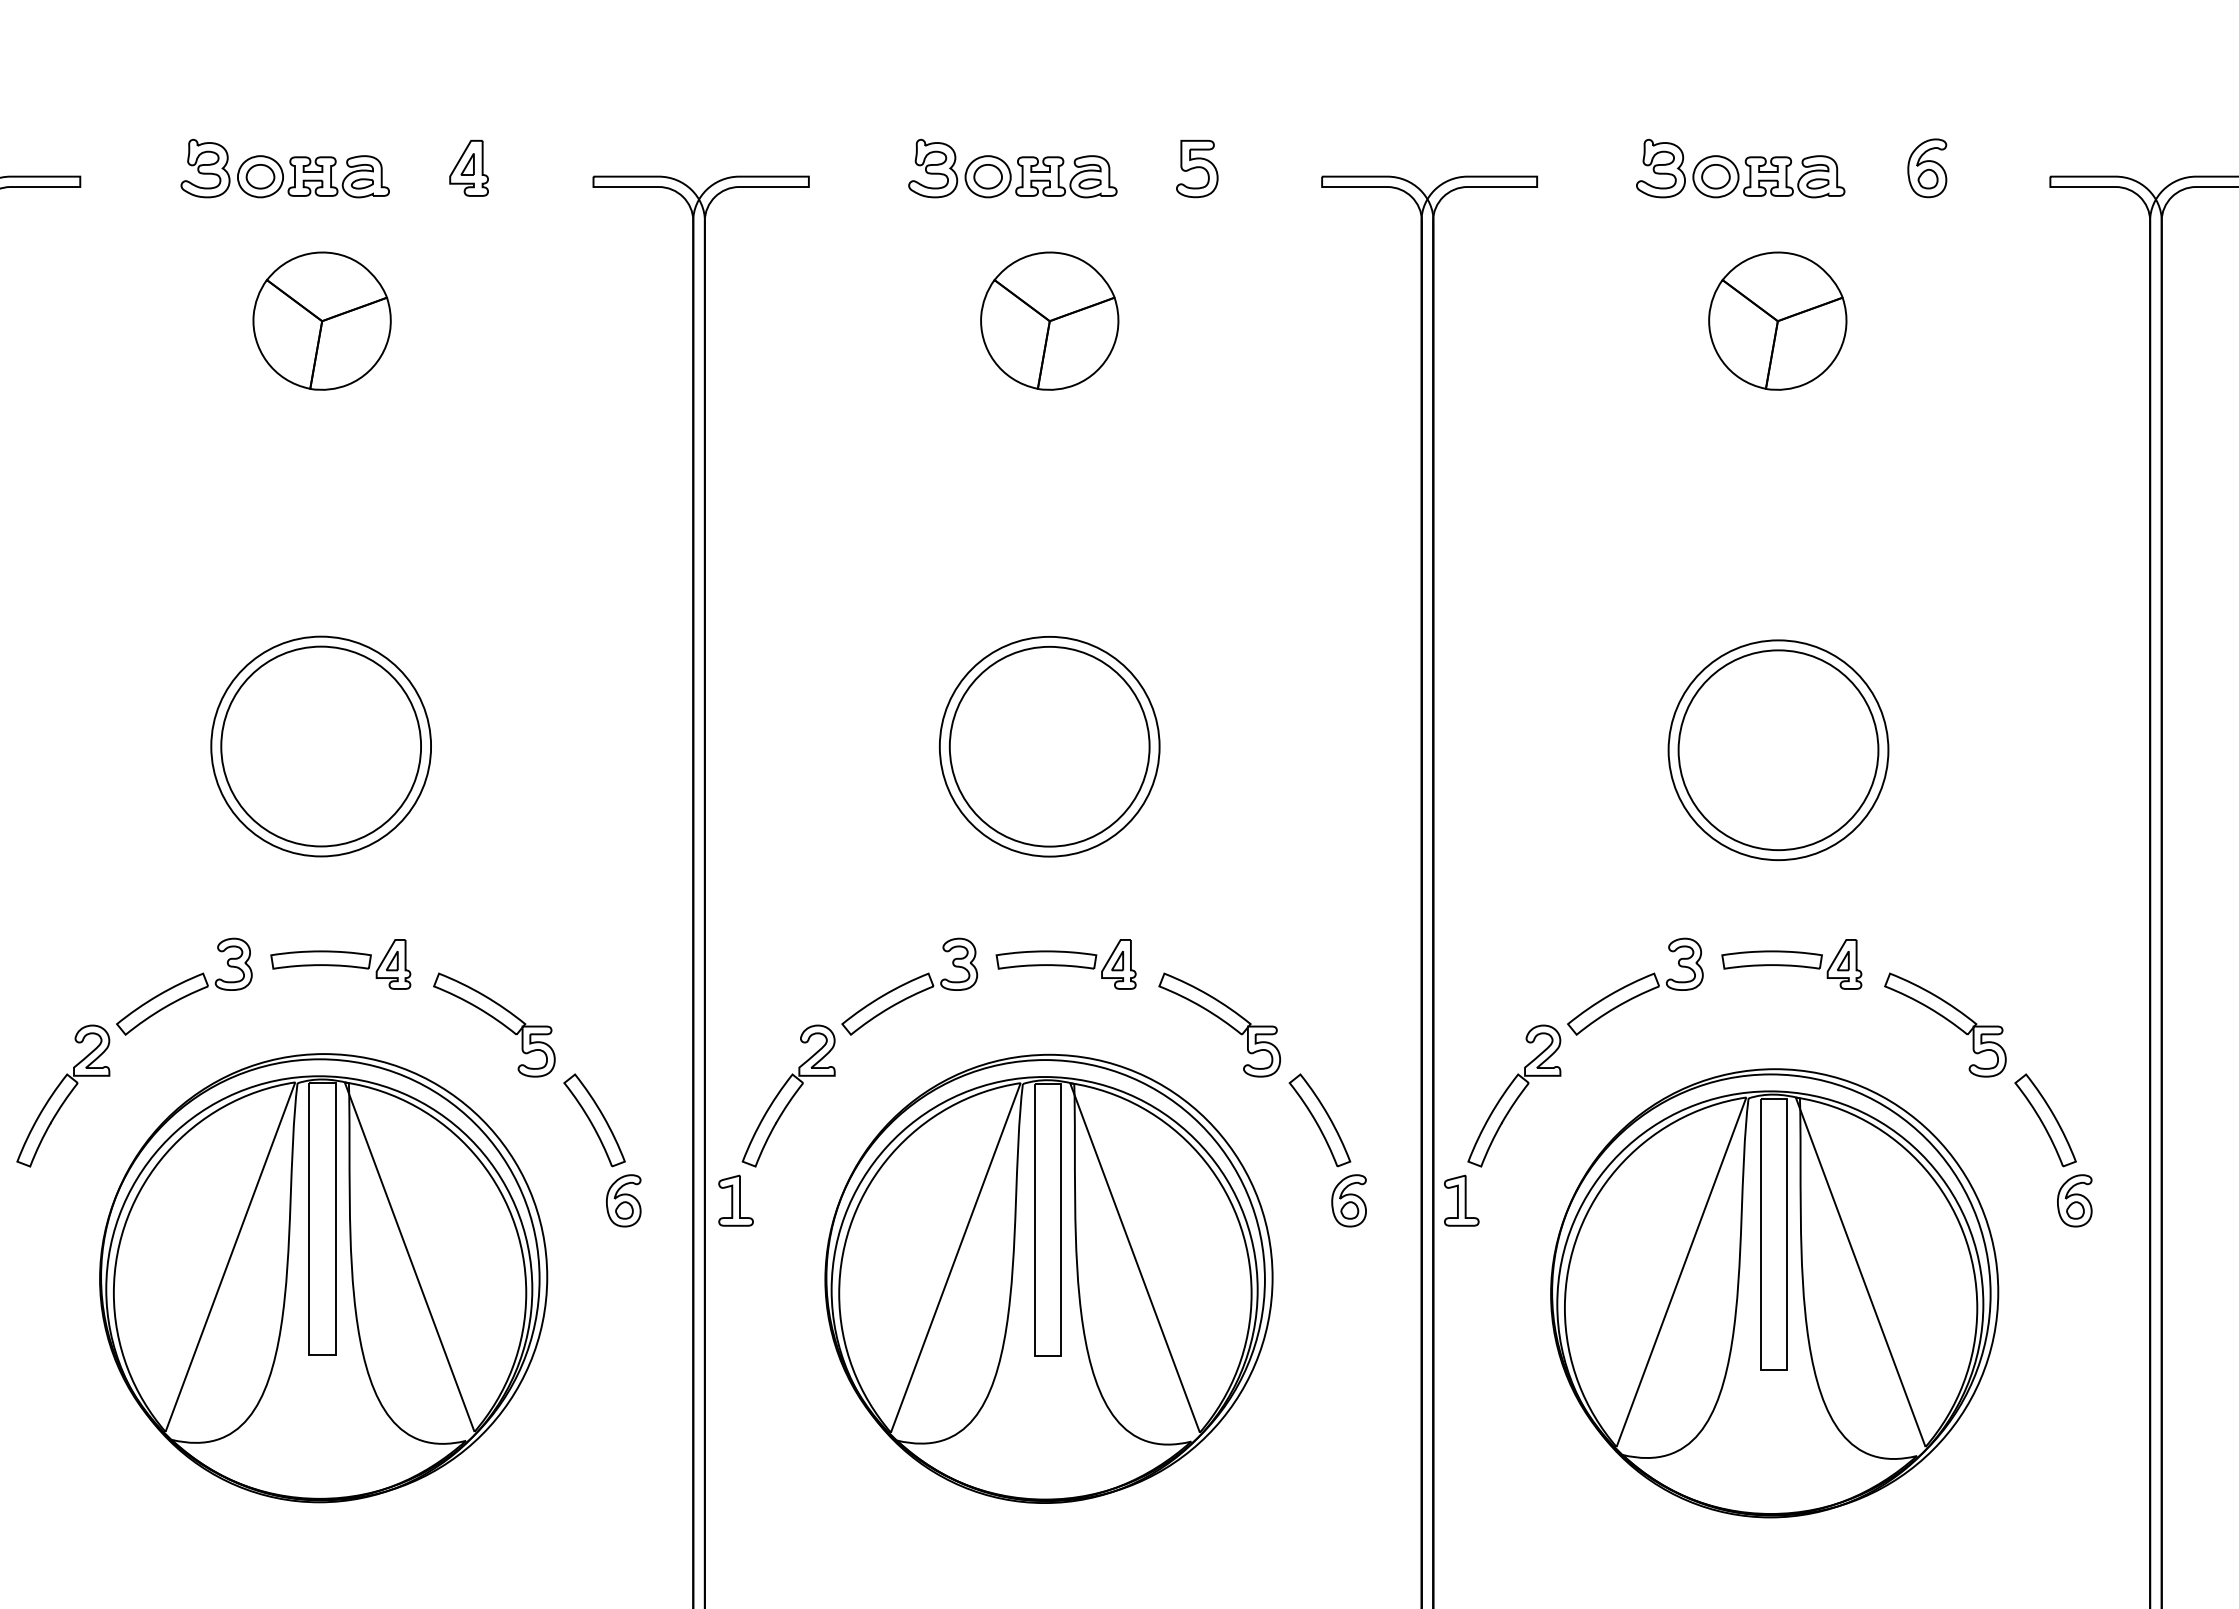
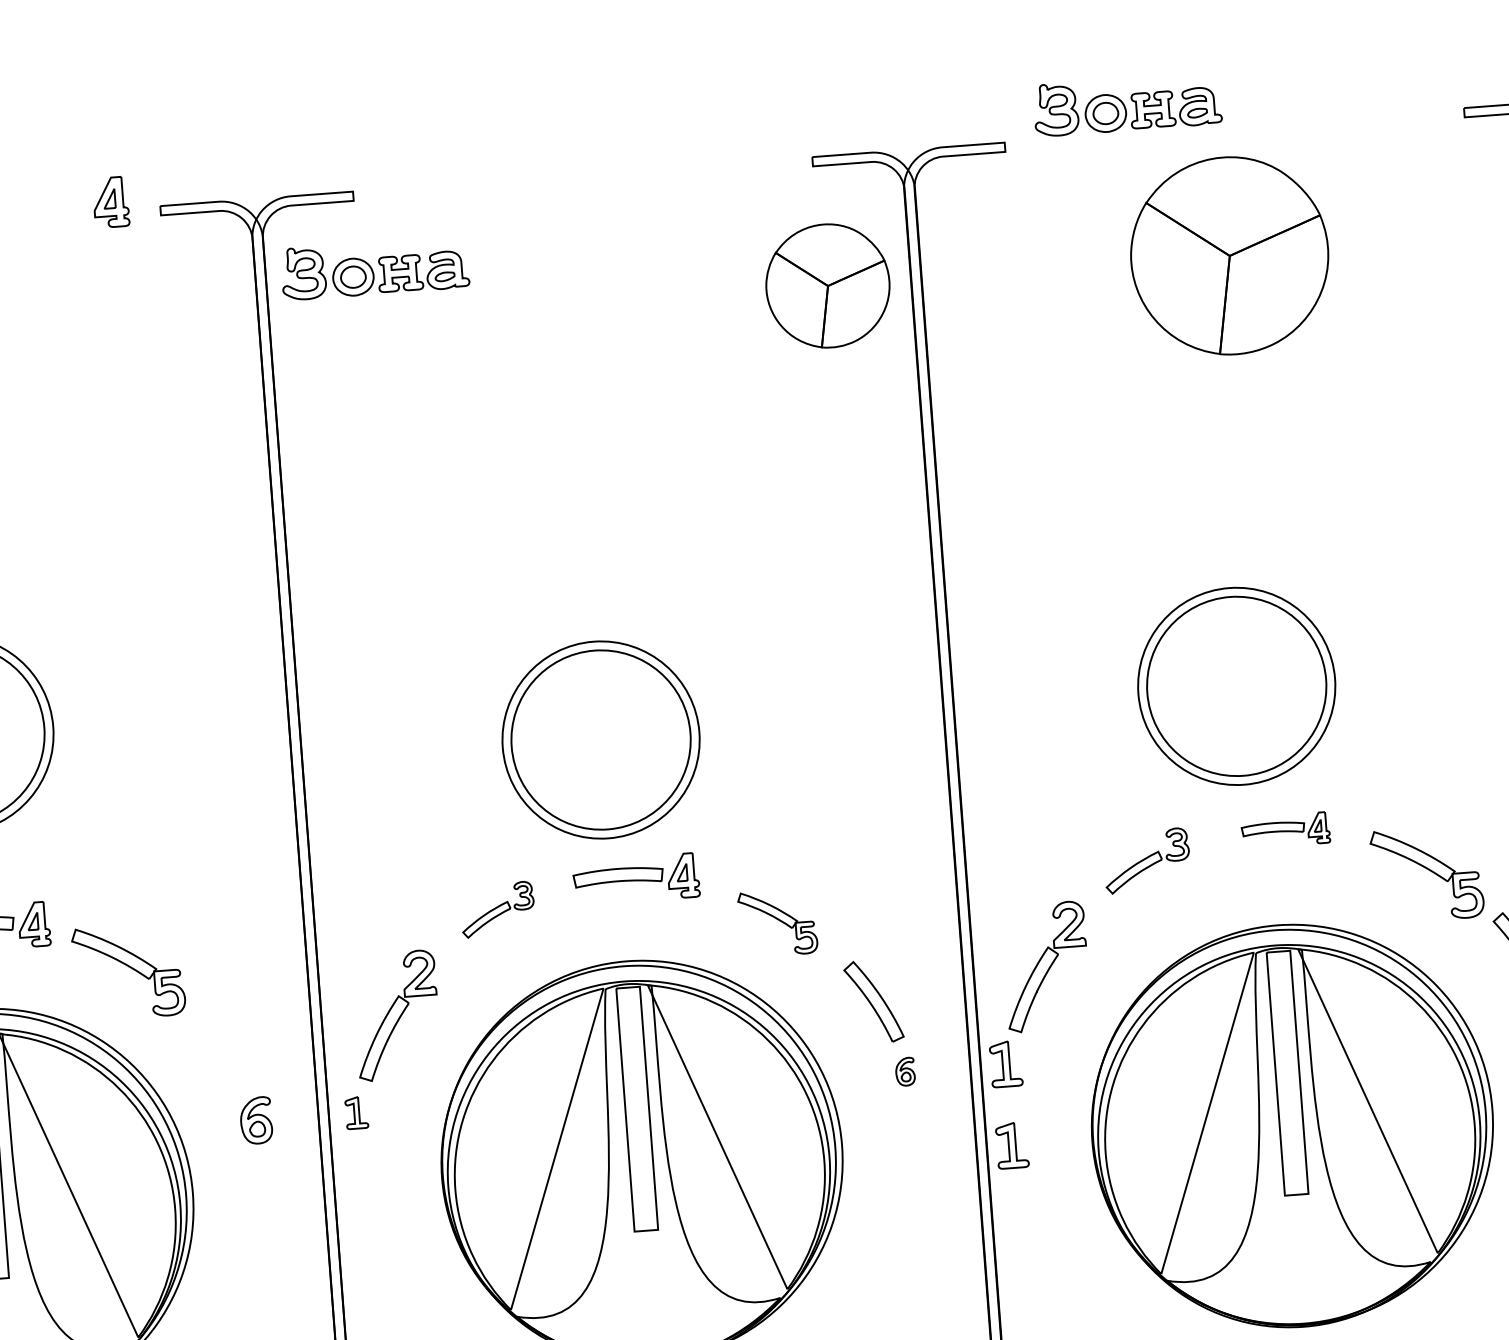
part: (468, 168) -> (110, 202), moved
part: (1012, 168) -> (374, 268), moved
part: (1740, 168) -> (1127, 104), moved
part: (1927, 168) -> (1353, 109), removed
part: (1197, 169) -> (700, 159), removed
part: (1049, 320) -> (827, 285), moved
part: (1777, 320) -> (1229, 255), size x1.6
part: (1049, 746) -> (600, 739), moved
part: (1778, 749) -> (1236, 685), moved
part: (1791, 964) -> (1285, 830), size x0.7
part: (909, 986) -> (497, 909), size x0.6
part: (1635, 986) -> (1147, 860), size x0.7
part: (1219, 1024) -> (777, 922), size x0.7
part: (594, 1120) -> (224, 1050), removed
part: (735, 1200) -> (356, 1112), size x0.7
part: (1348, 1200) -> (904, 1071), size x0.6
part: (1461, 1291) -> (1012, 1145), added

